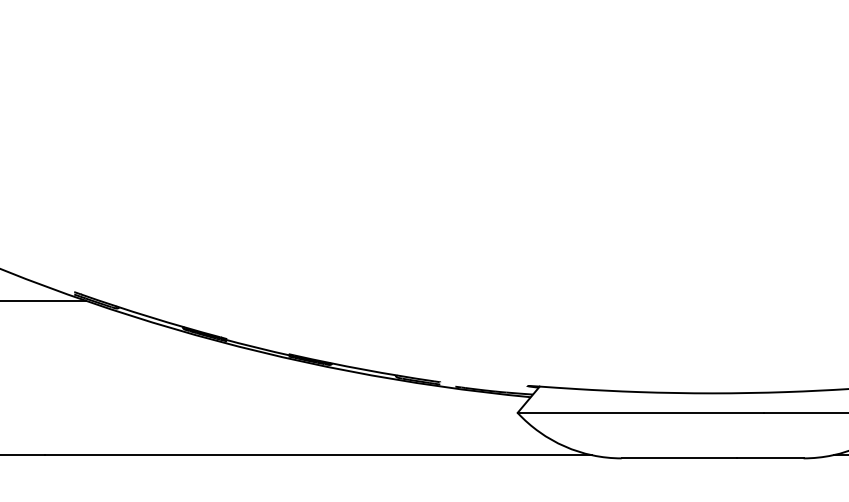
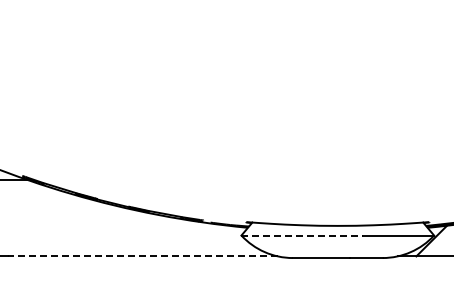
line: (641, 412) -> (302, 235), solid -> dashed
line: (317, 455) -> (142, 256), solid -> dashed

